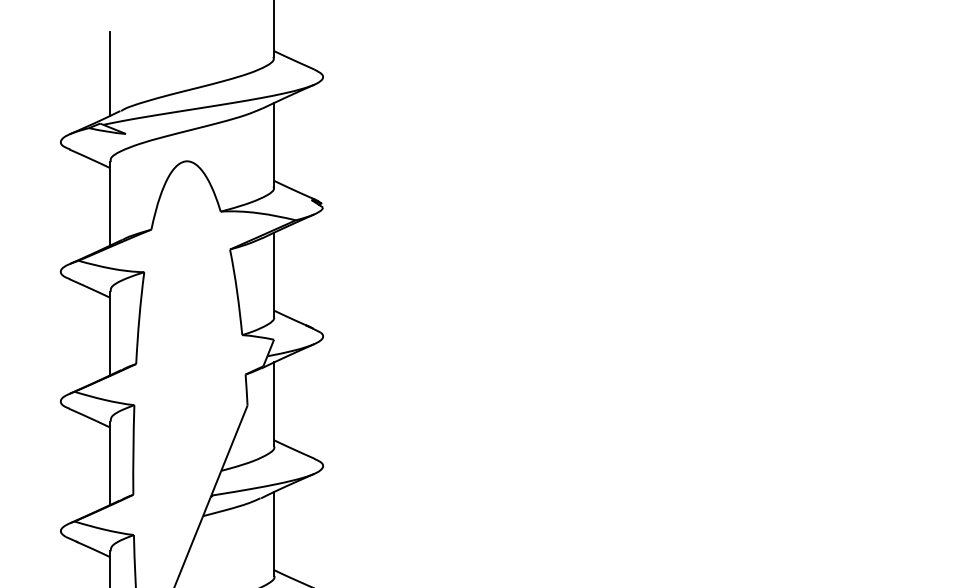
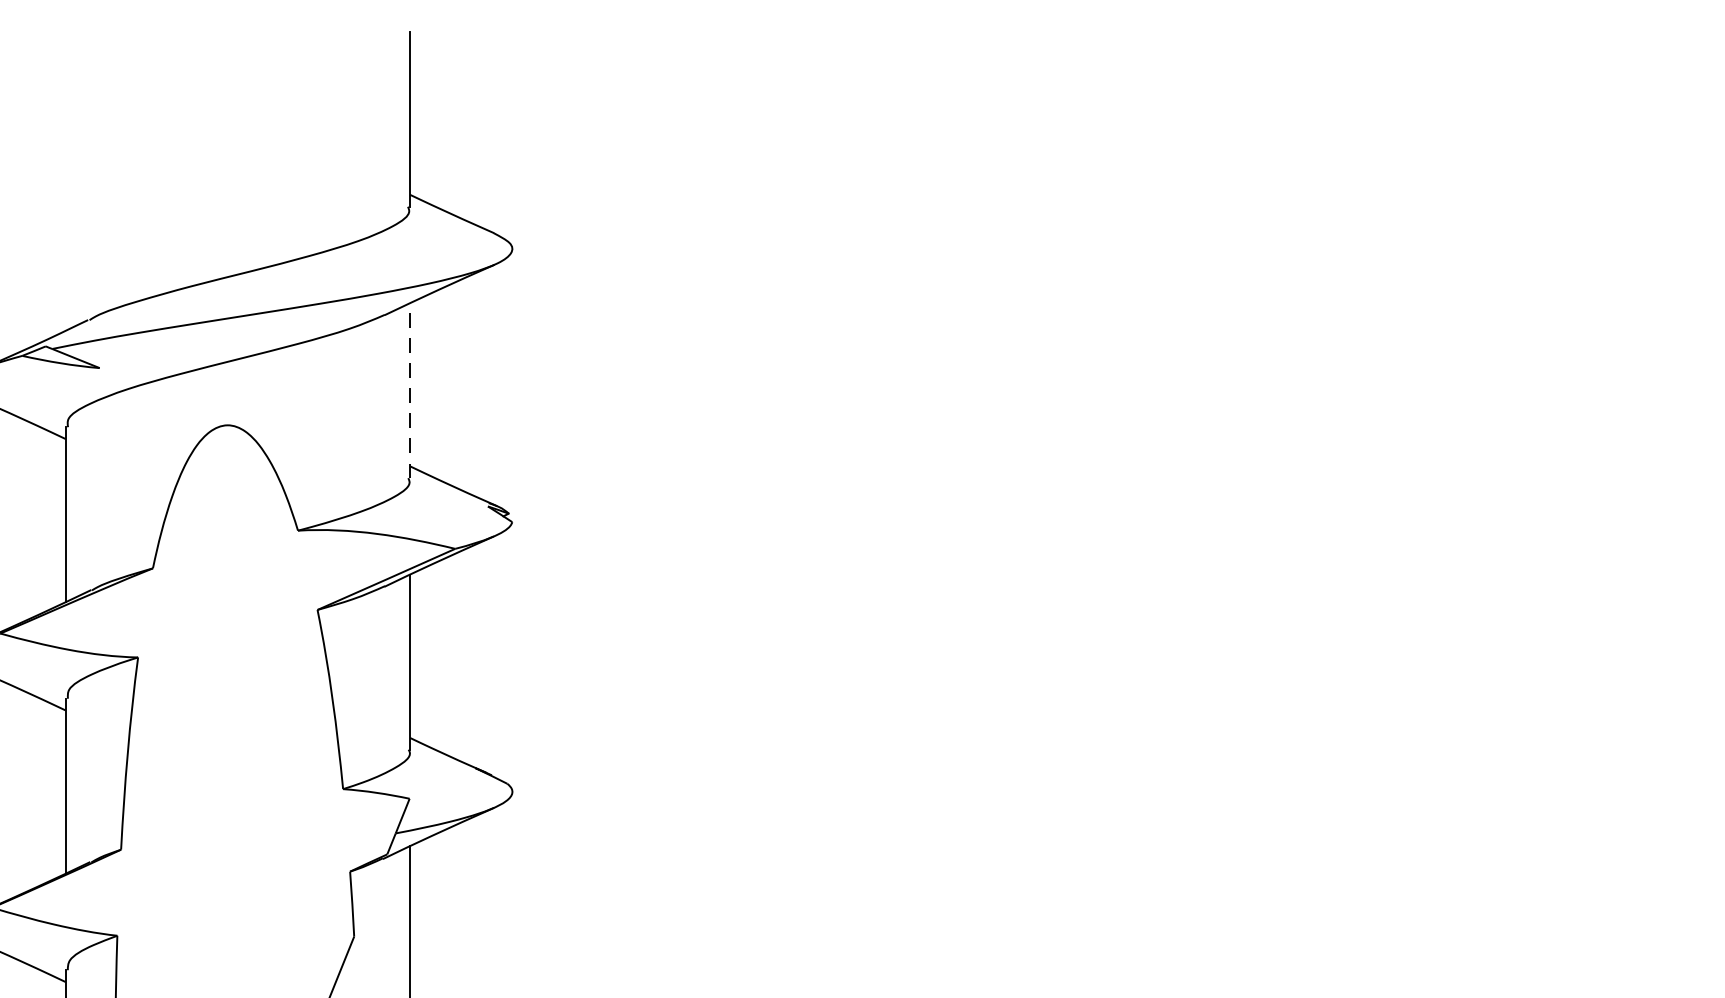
line: (109, 74) -> (65, 243), removed
line: (274, 144) -> (410, 390), solid -> dashed

